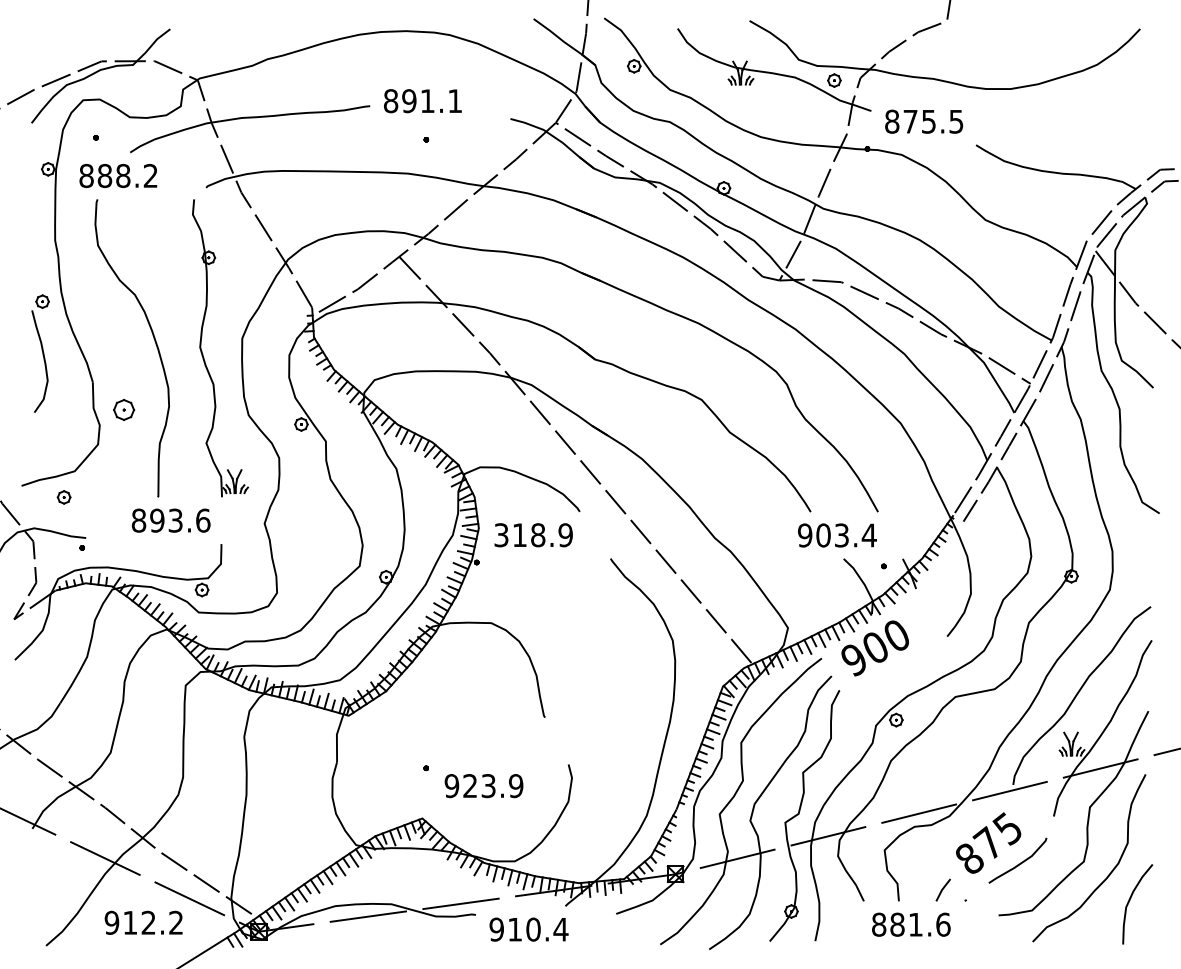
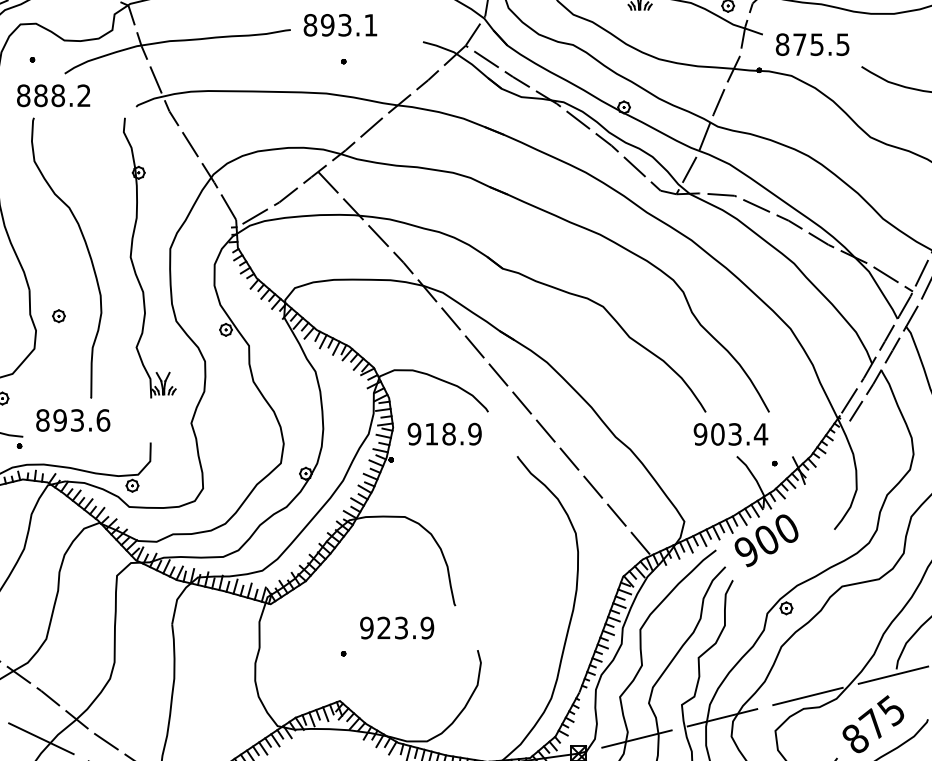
text: (427, 101) -> (344, 25), 891.1 -> 893.1
part: (123, 409) -> (58, 315), size x0.62
text: (170, 520) -> (72, 420), moved
text: (501, 535) -> (414, 434), 318.9 -> 918.9
text: (483, 786) -> (396, 628), moved

